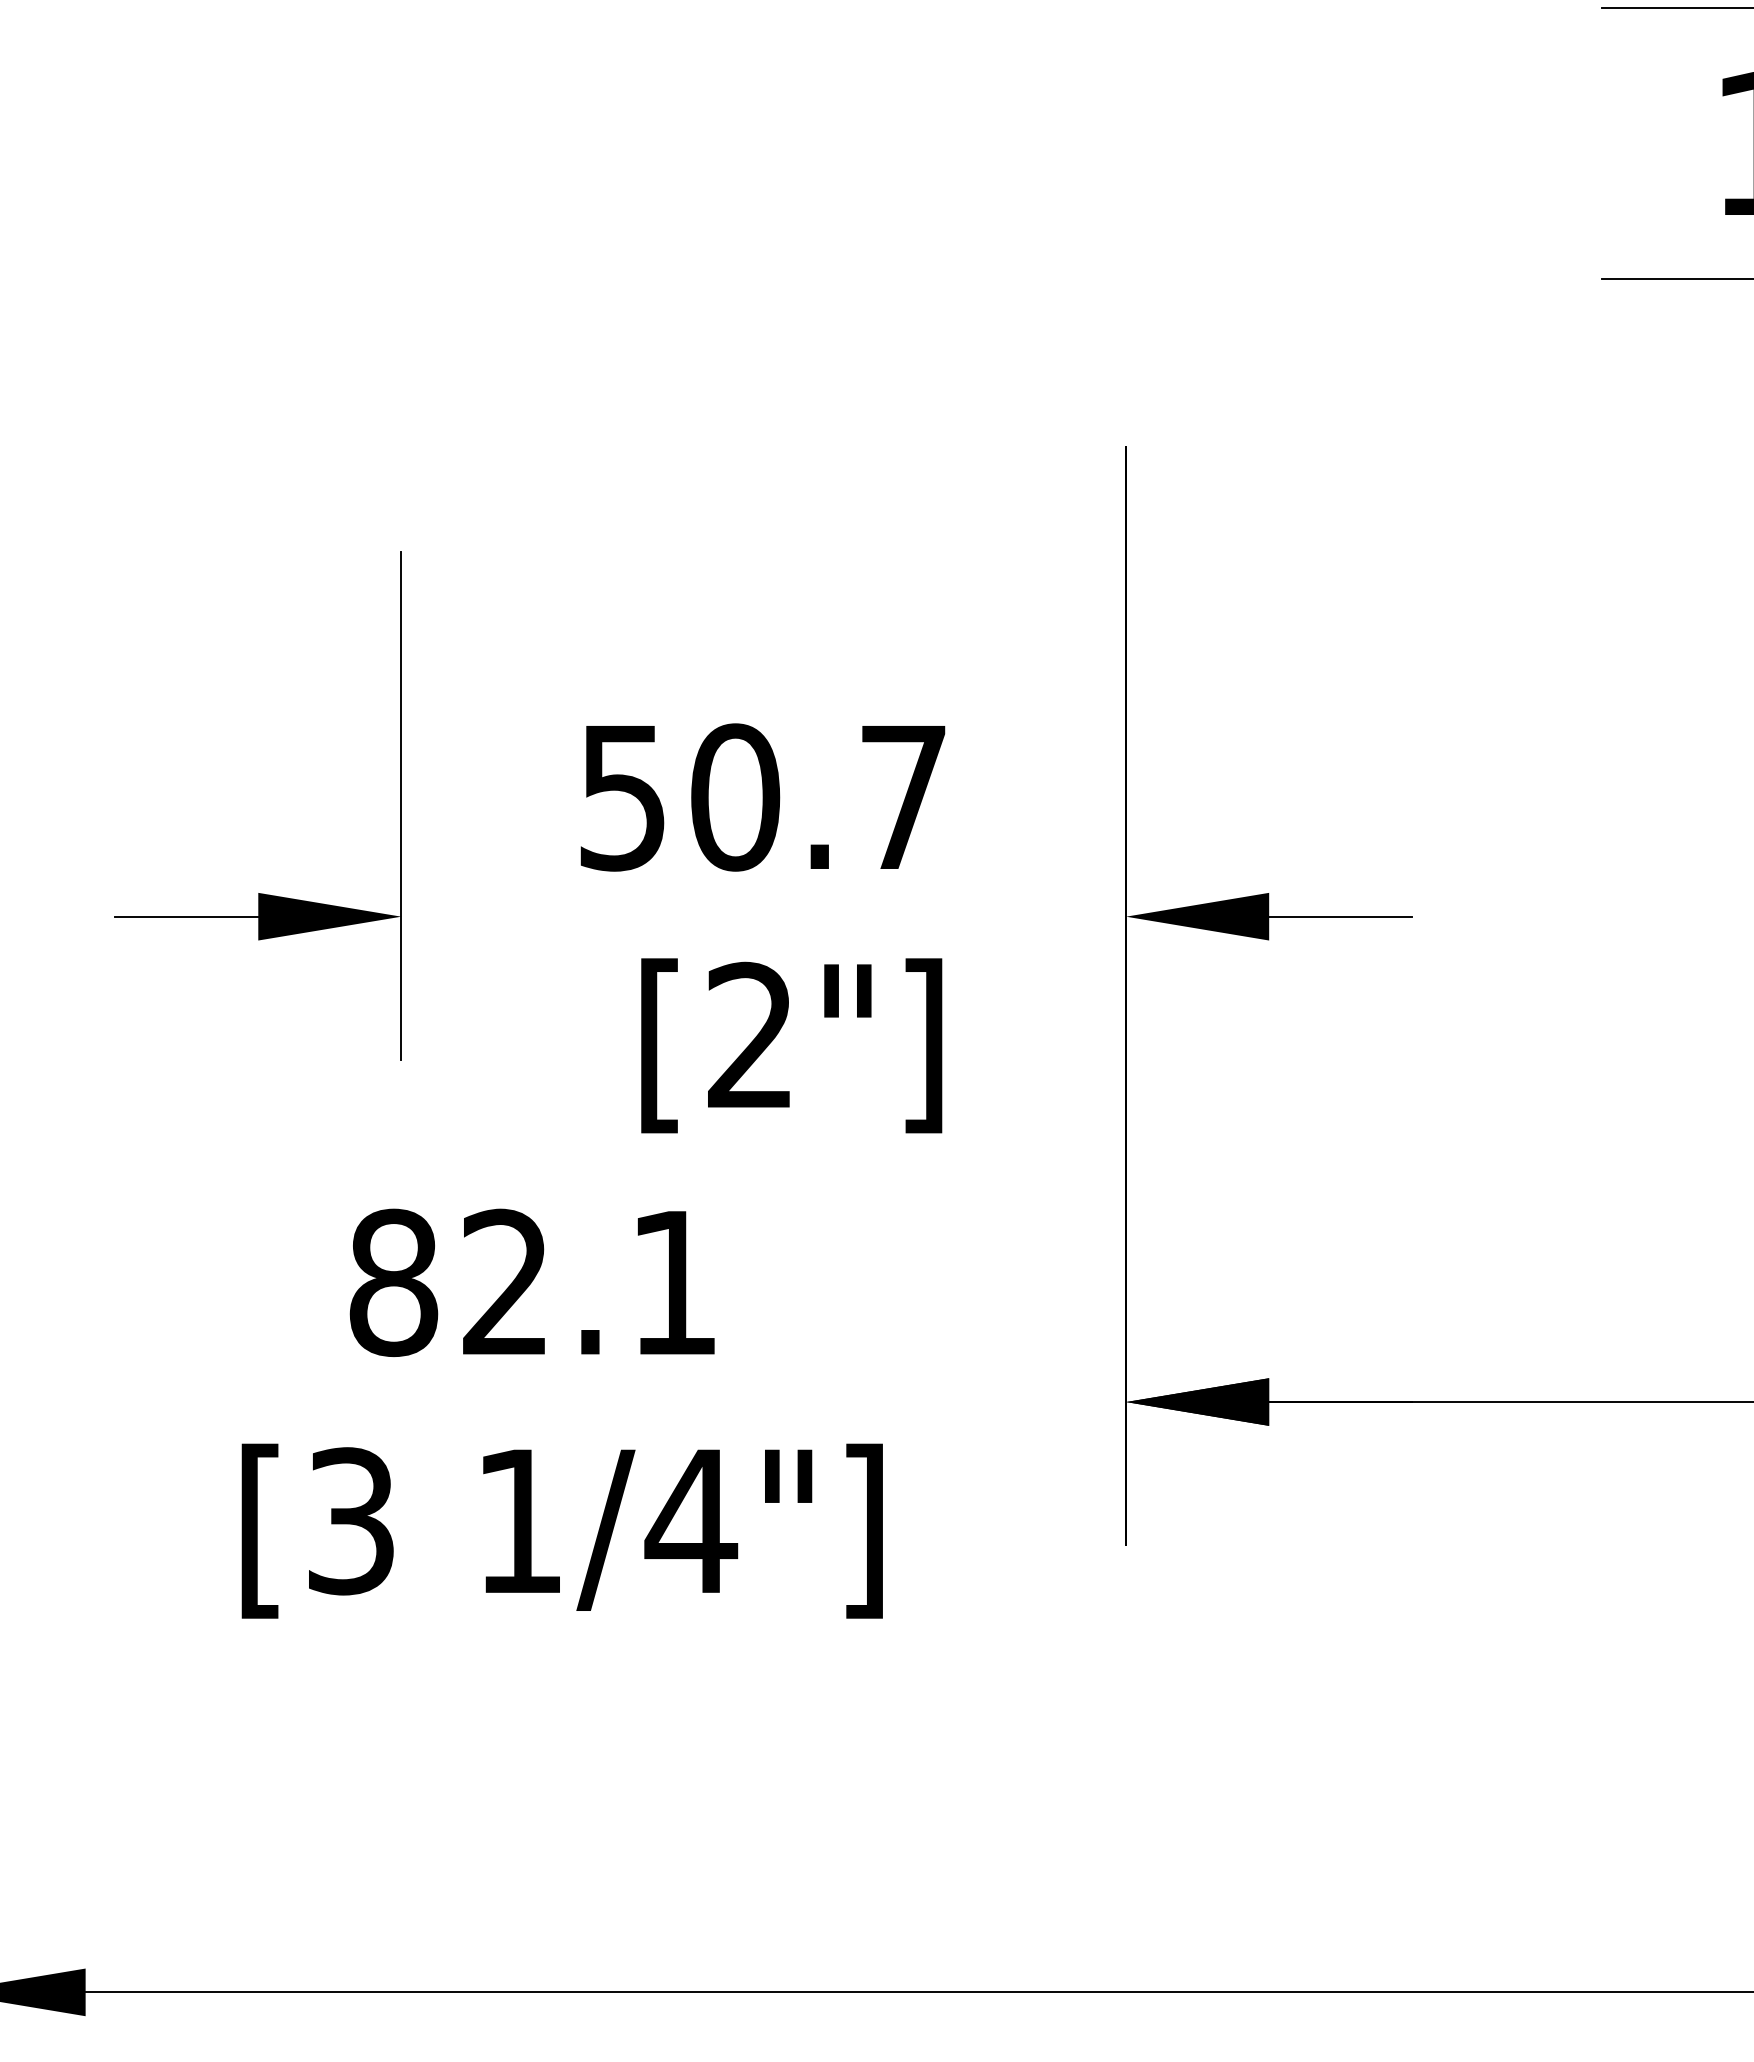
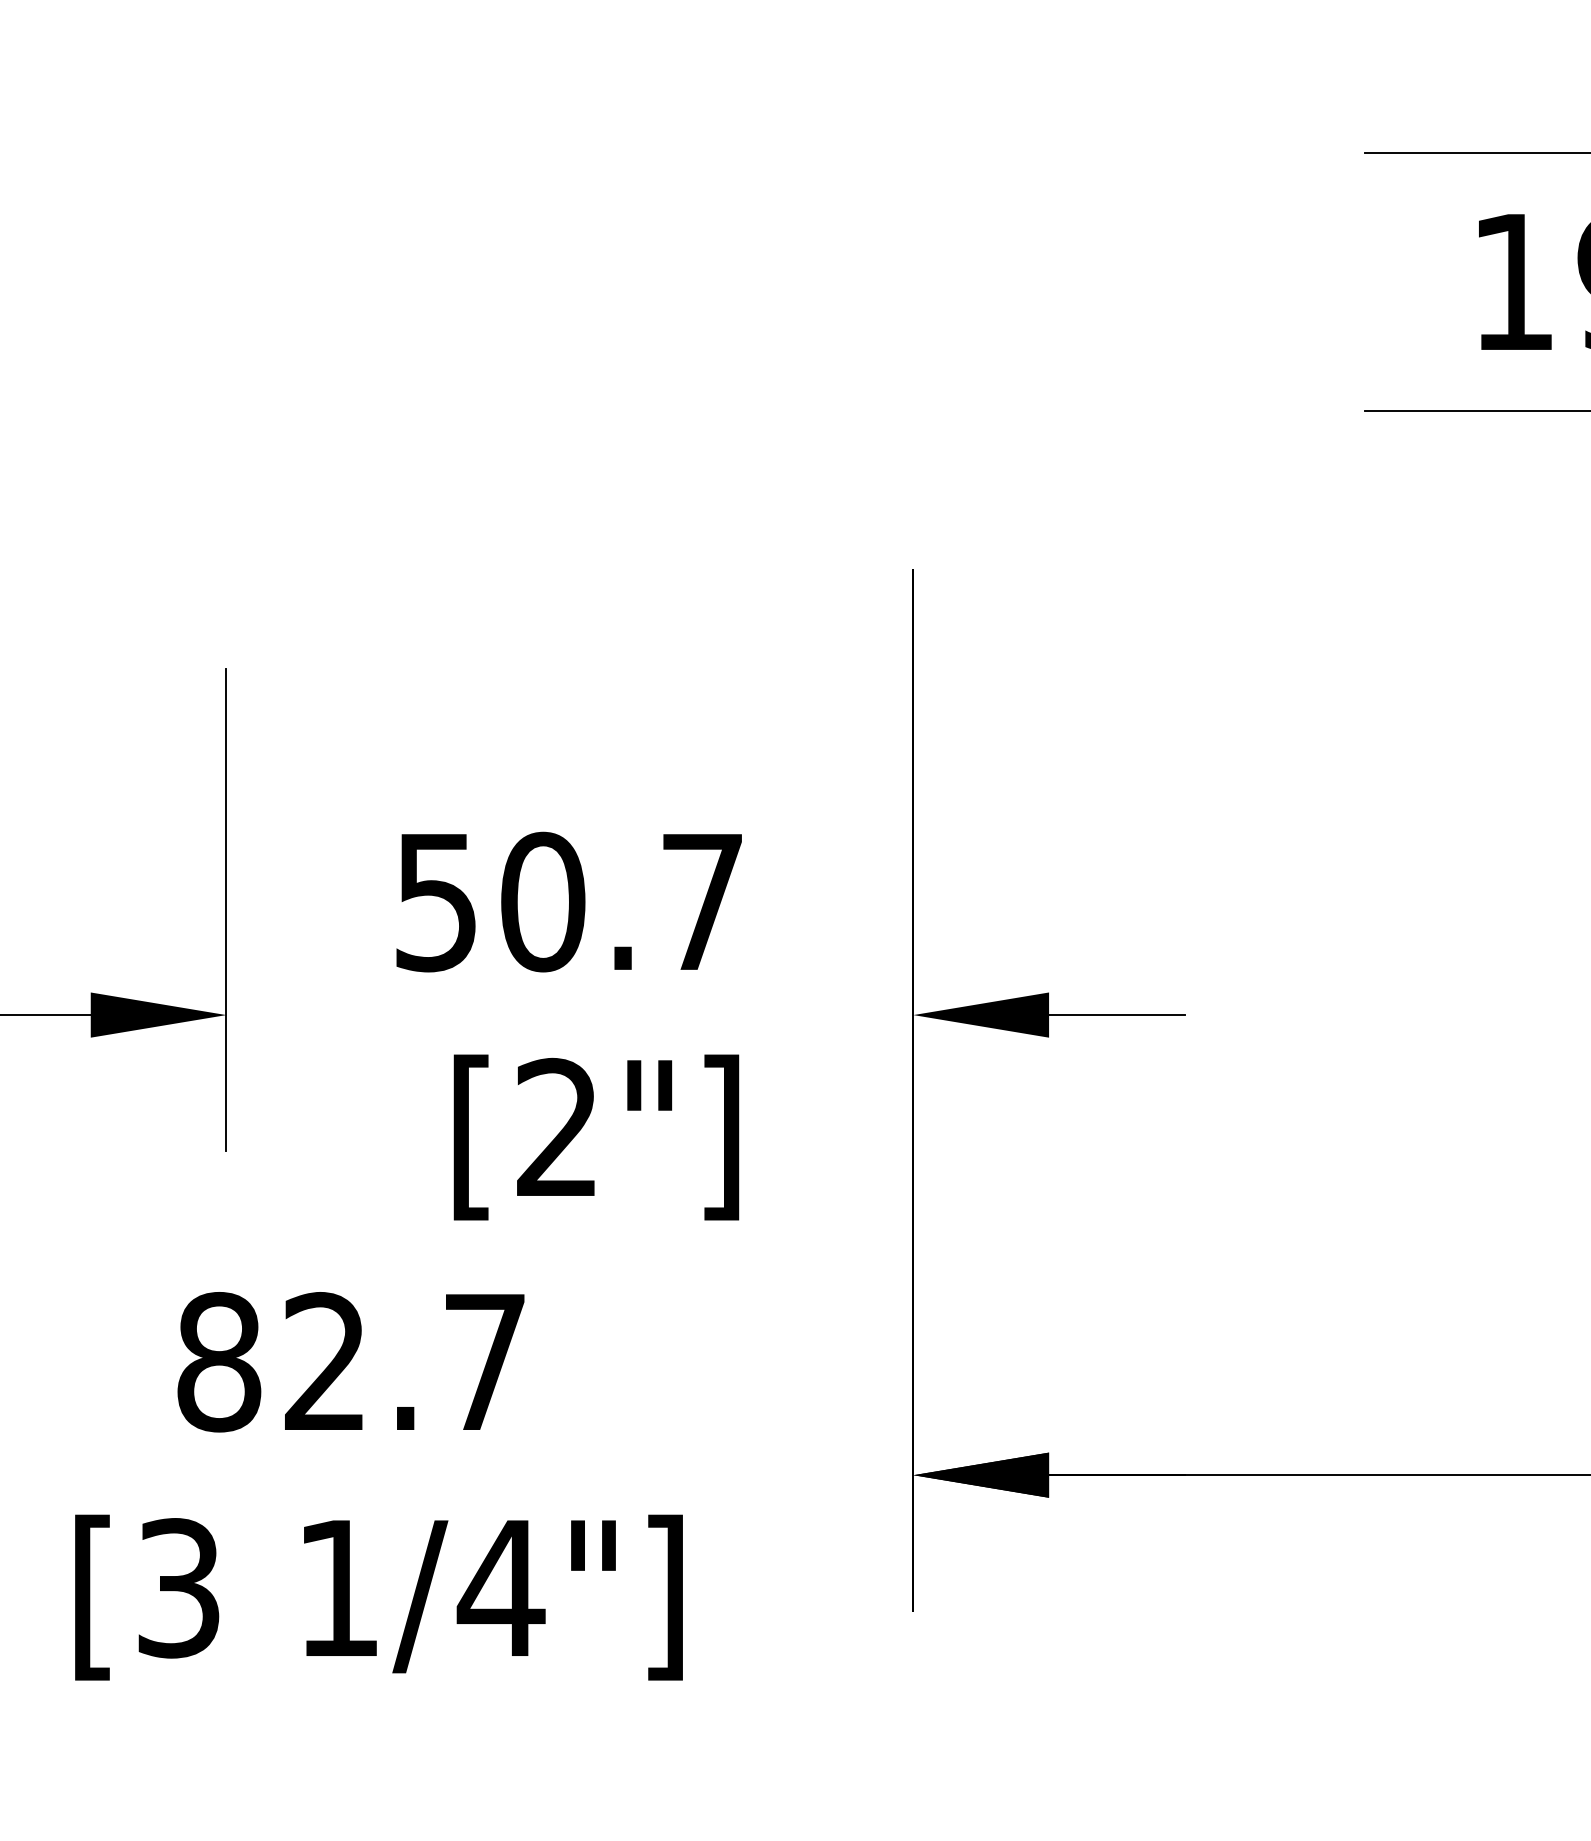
text: (674, 1282) -> (485, 1361), 82.1 -> 82.7

